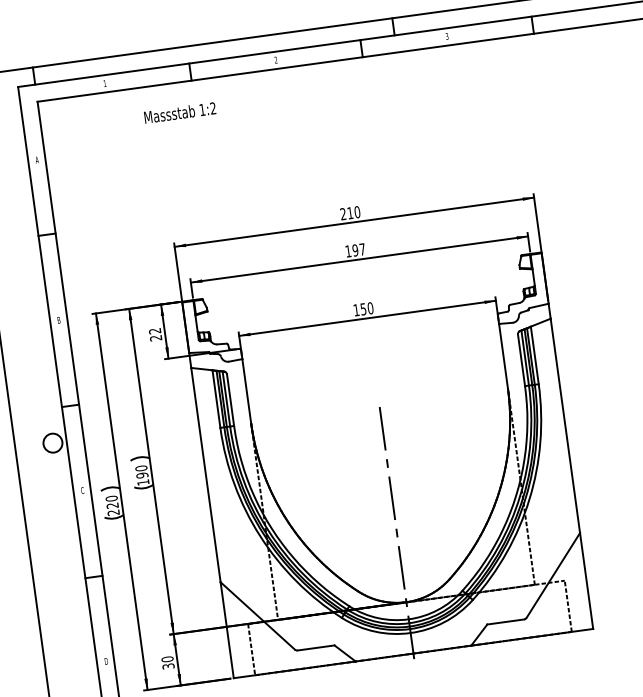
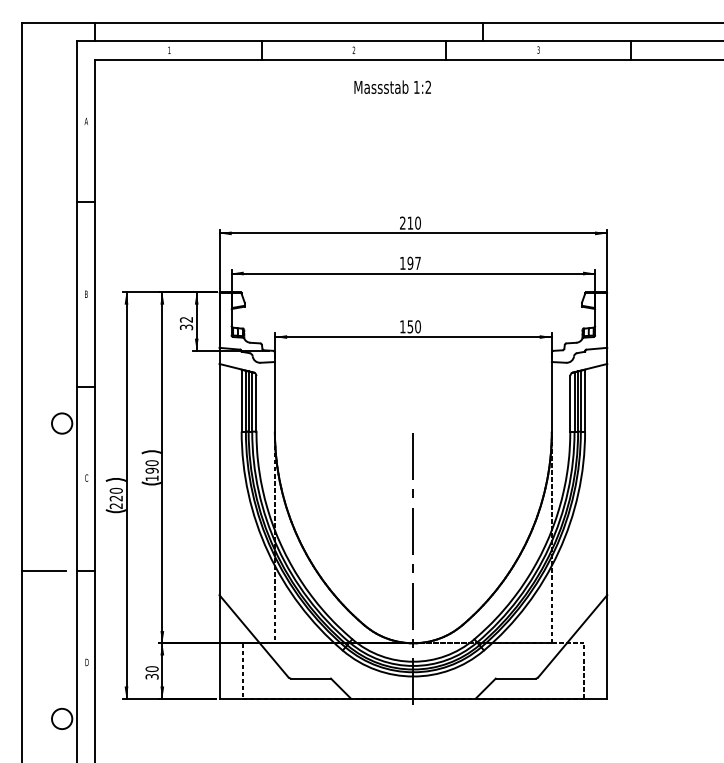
text: (179, 112) -> (392, 86), moved
text: (156, 338) -> (186, 327), 22 -> 32
line: (54, 582) -> (43, 571), added

